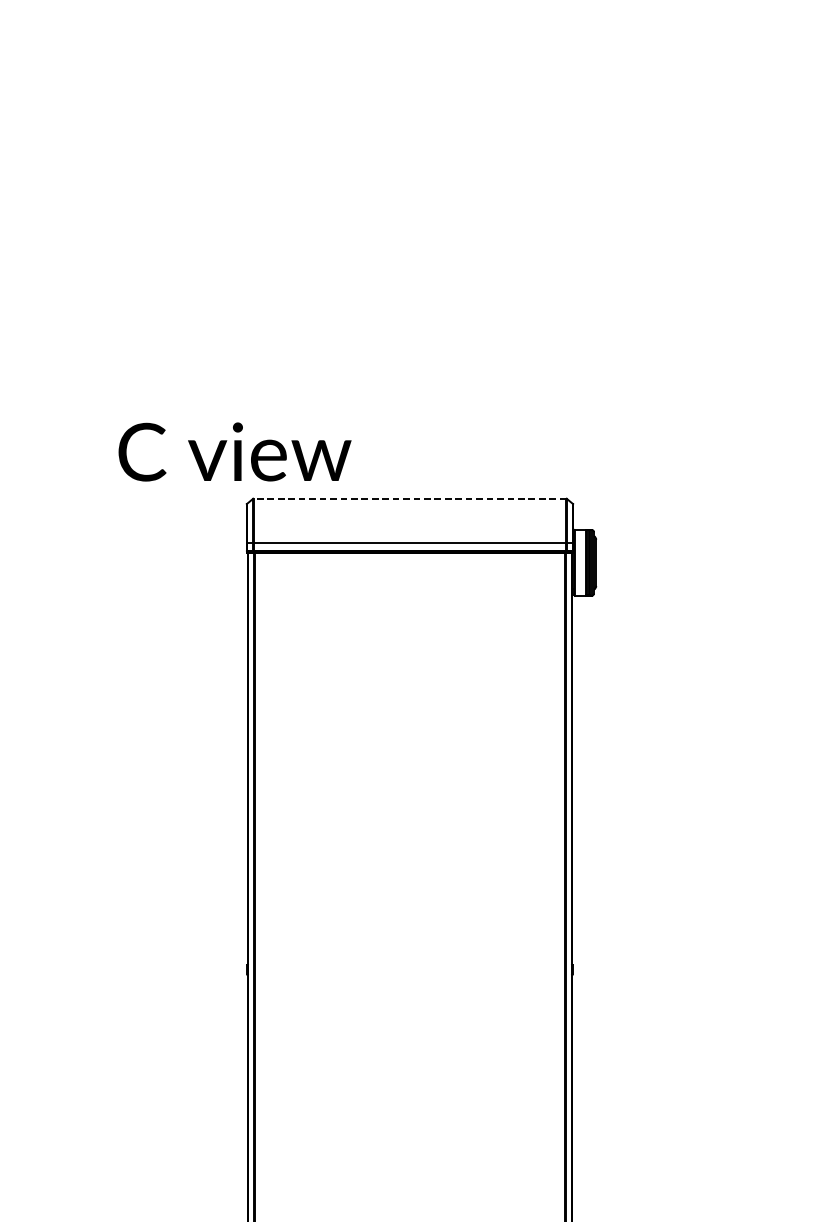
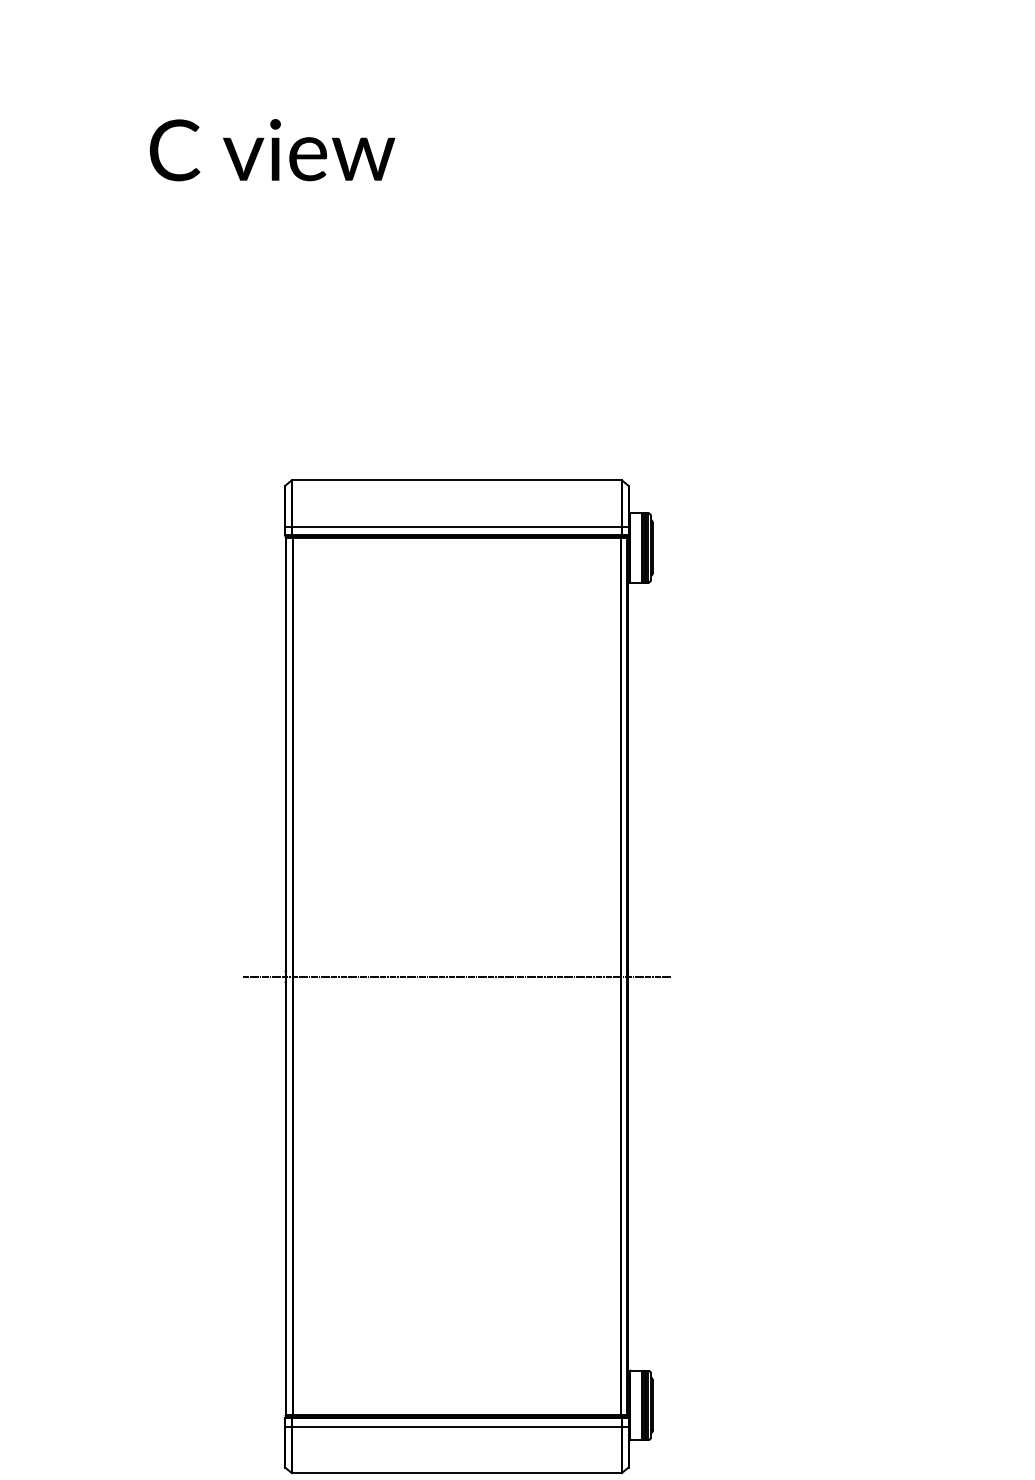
text: (235, 452) -> (272, 150), moved
line: (409, 498) -> (456, 480), dashed -> solid
line: (409, 969) -> (456, 976), added

